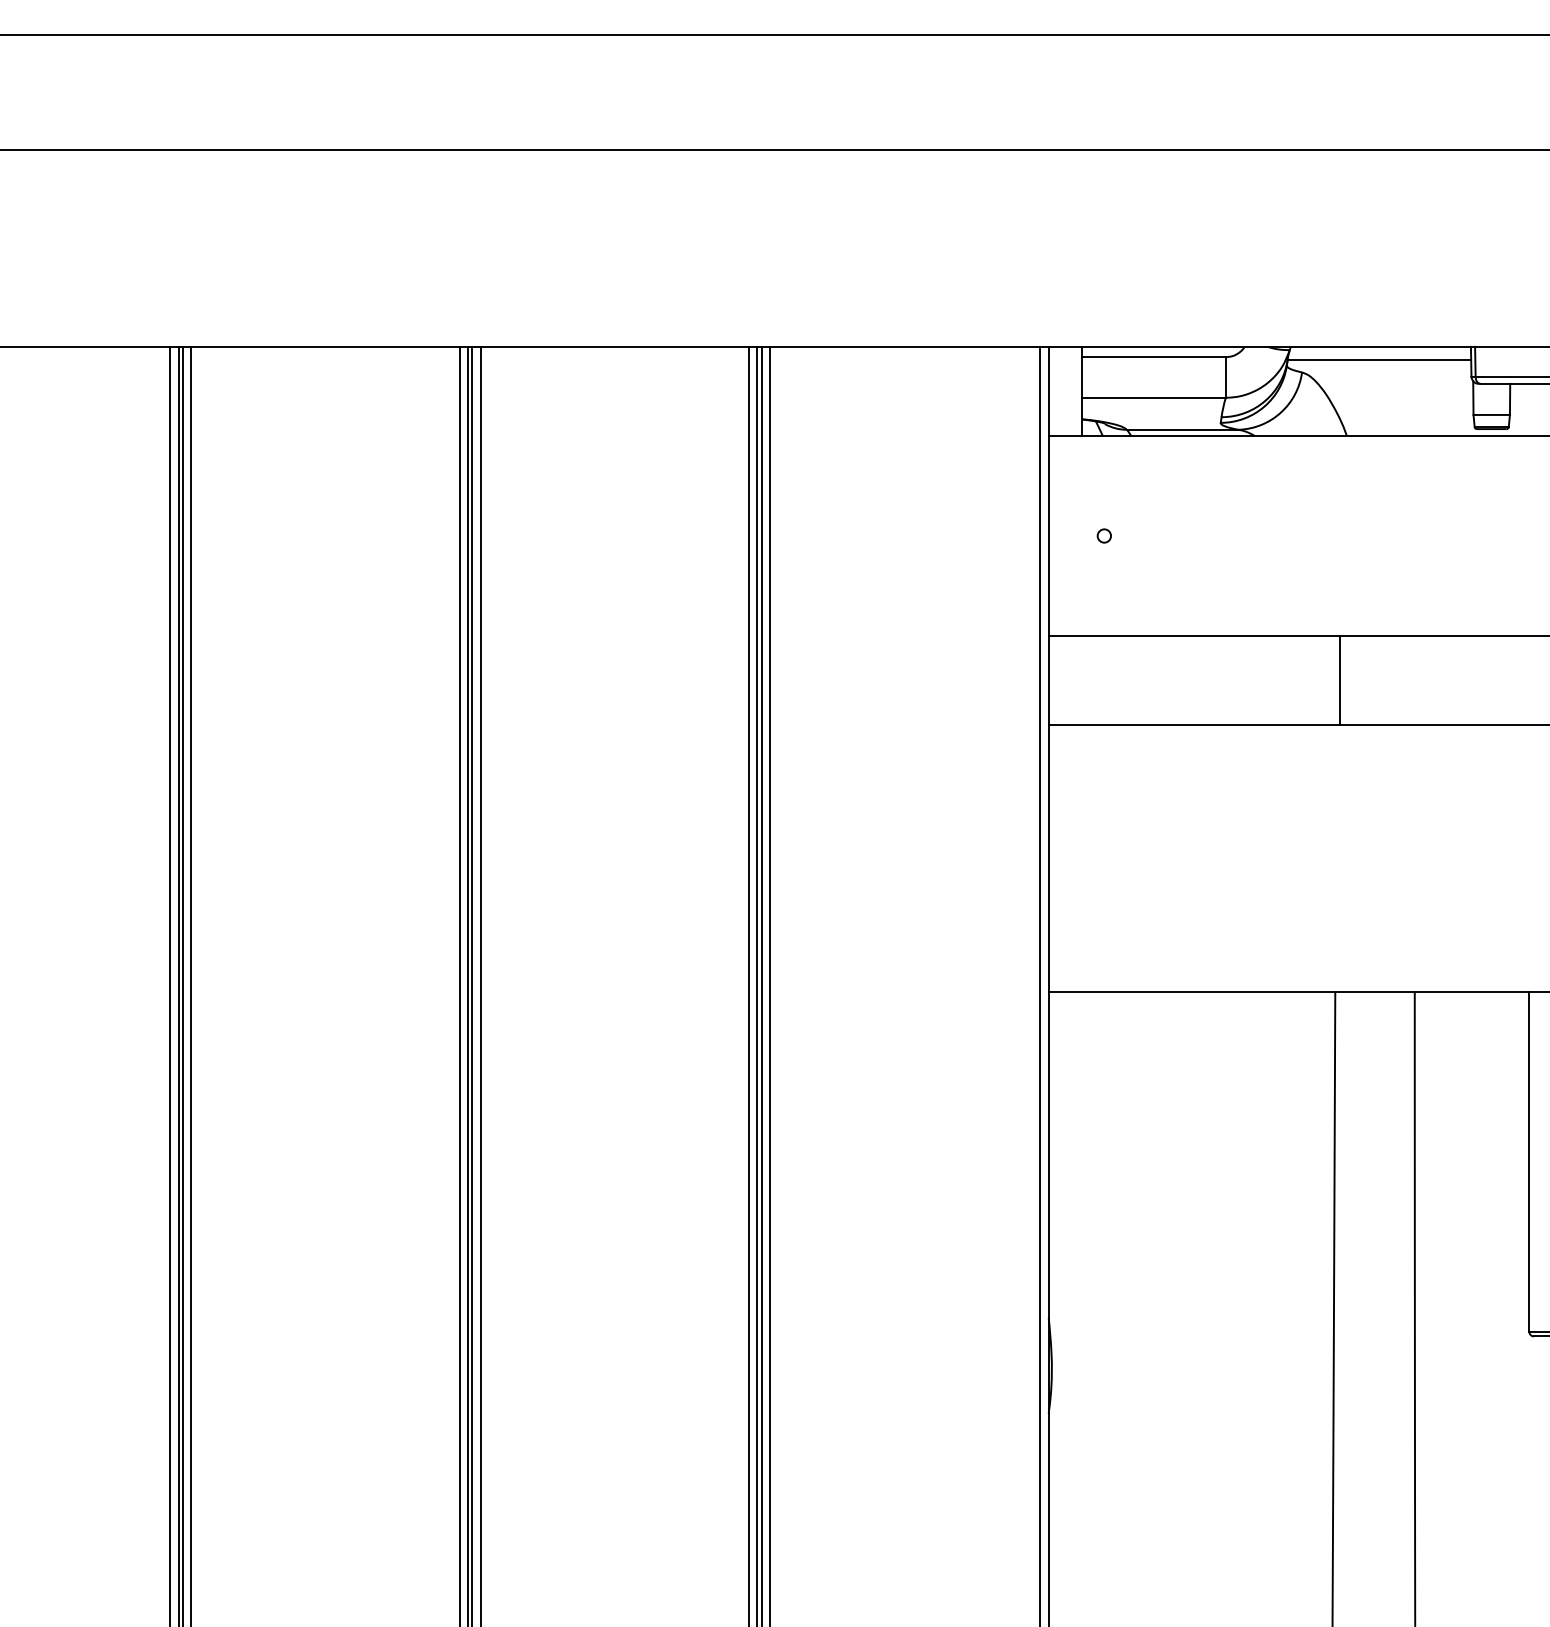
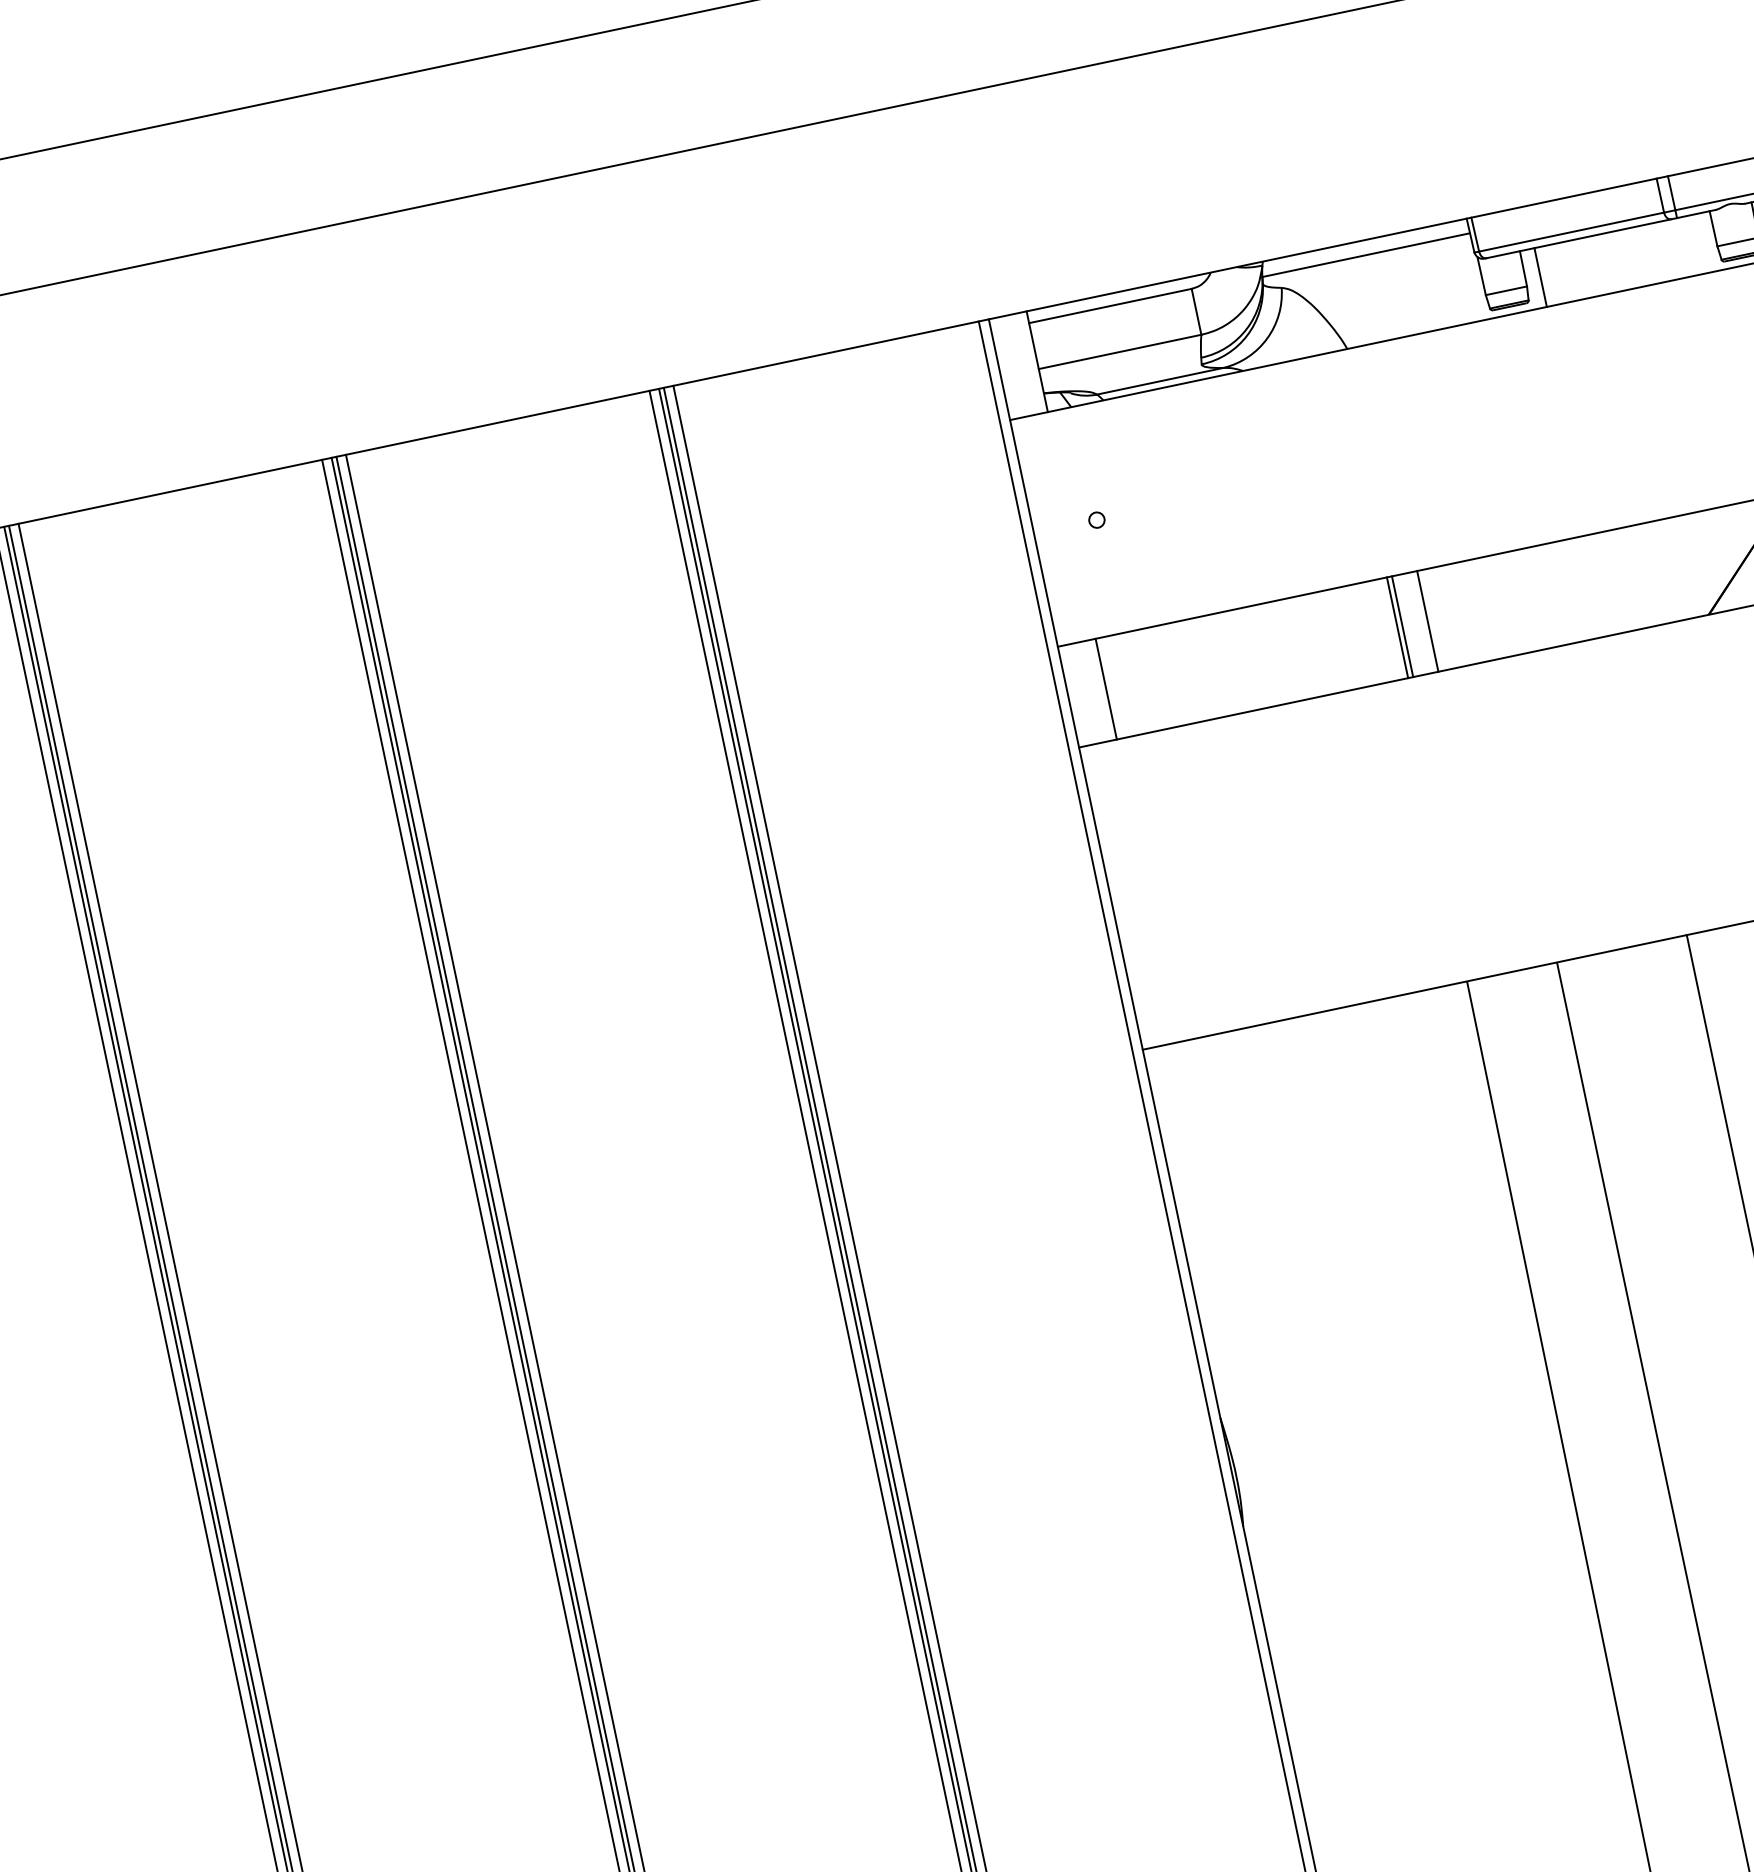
line: (1523, 409) -> (1541, 277), added
line: (1082, 680) -> (1106, 688), added
line: (1343, 680) -> (1402, 626), added
line: (1366, 680) -> (1428, 621), added

